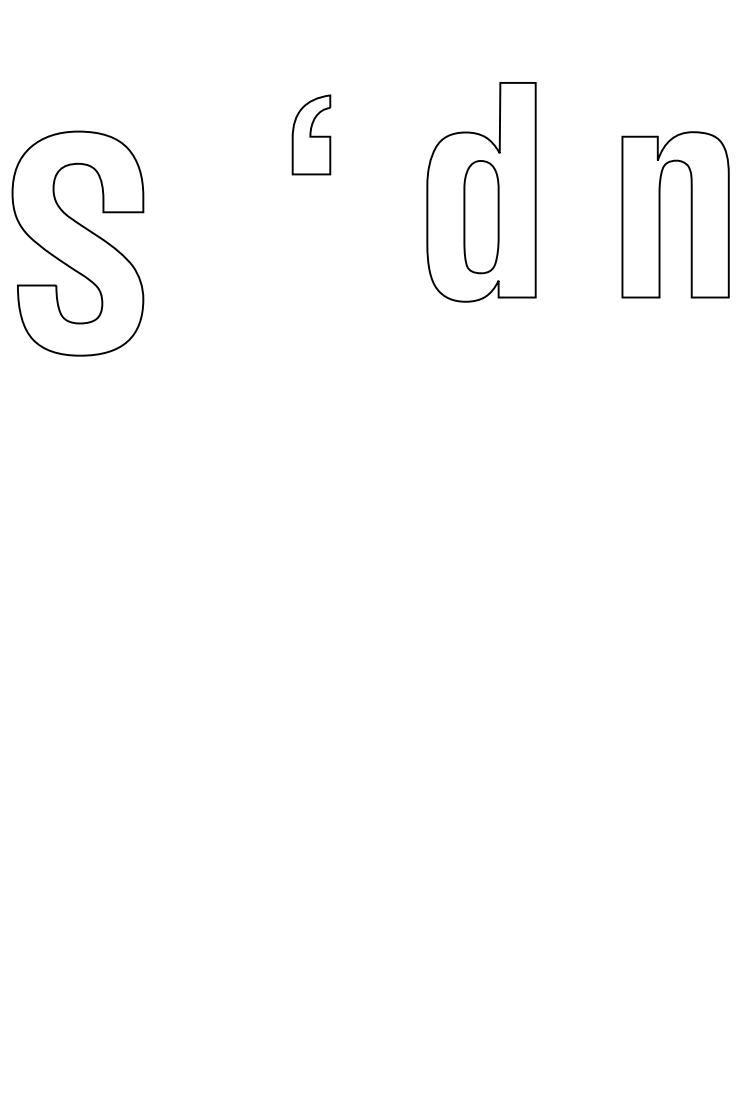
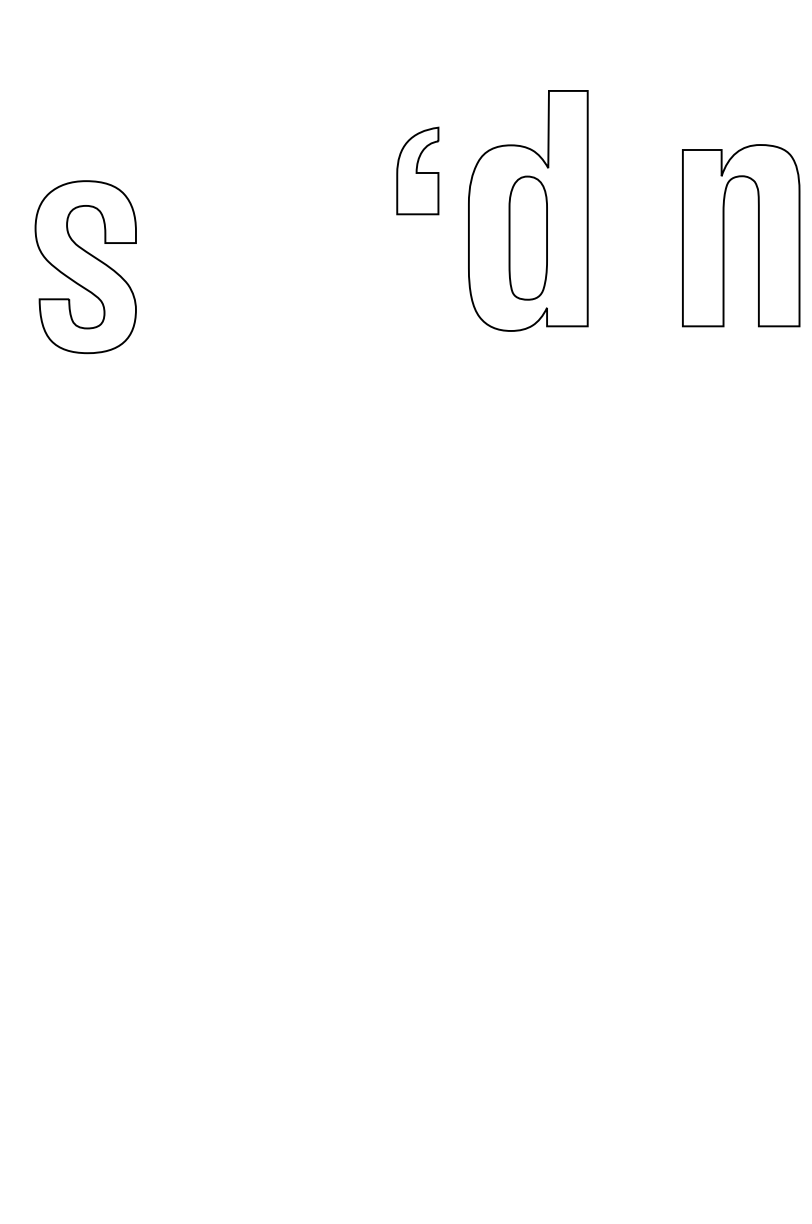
part: (311, 134) -> (417, 170), moved
part: (77, 242) -> (85, 266), size x0.7

